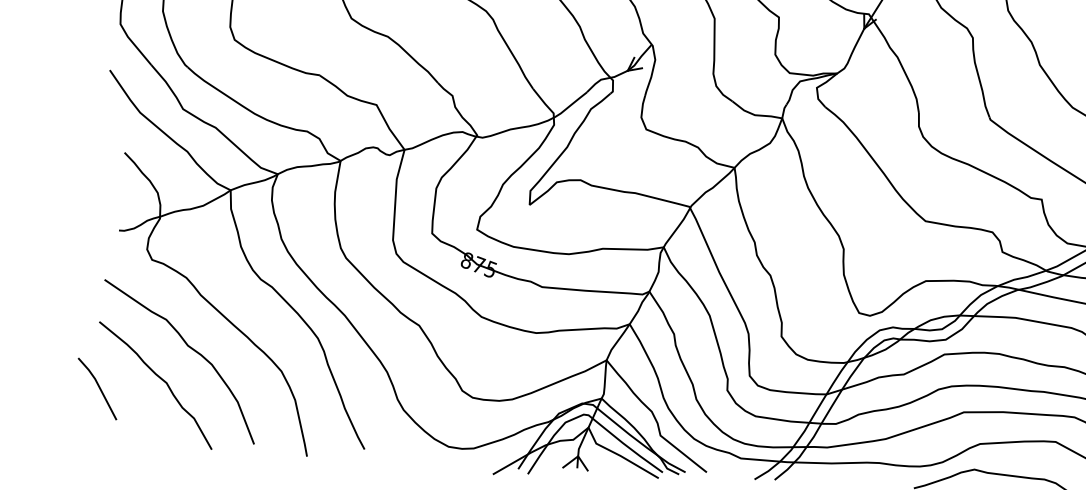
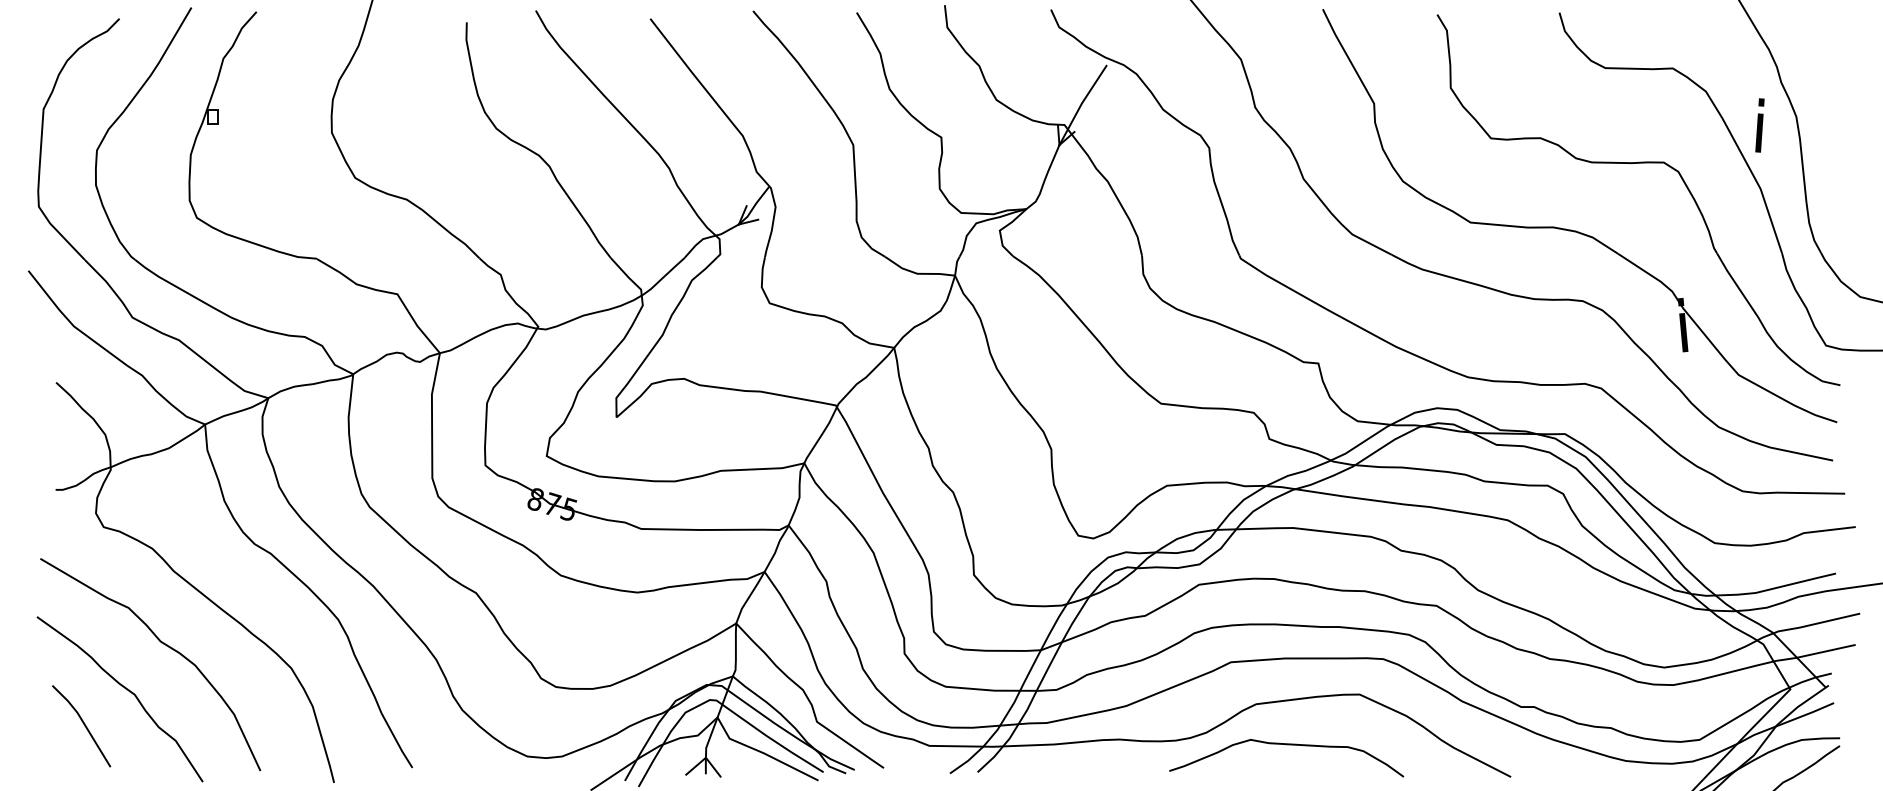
line: (98, 387) -> (83, 724), moved

